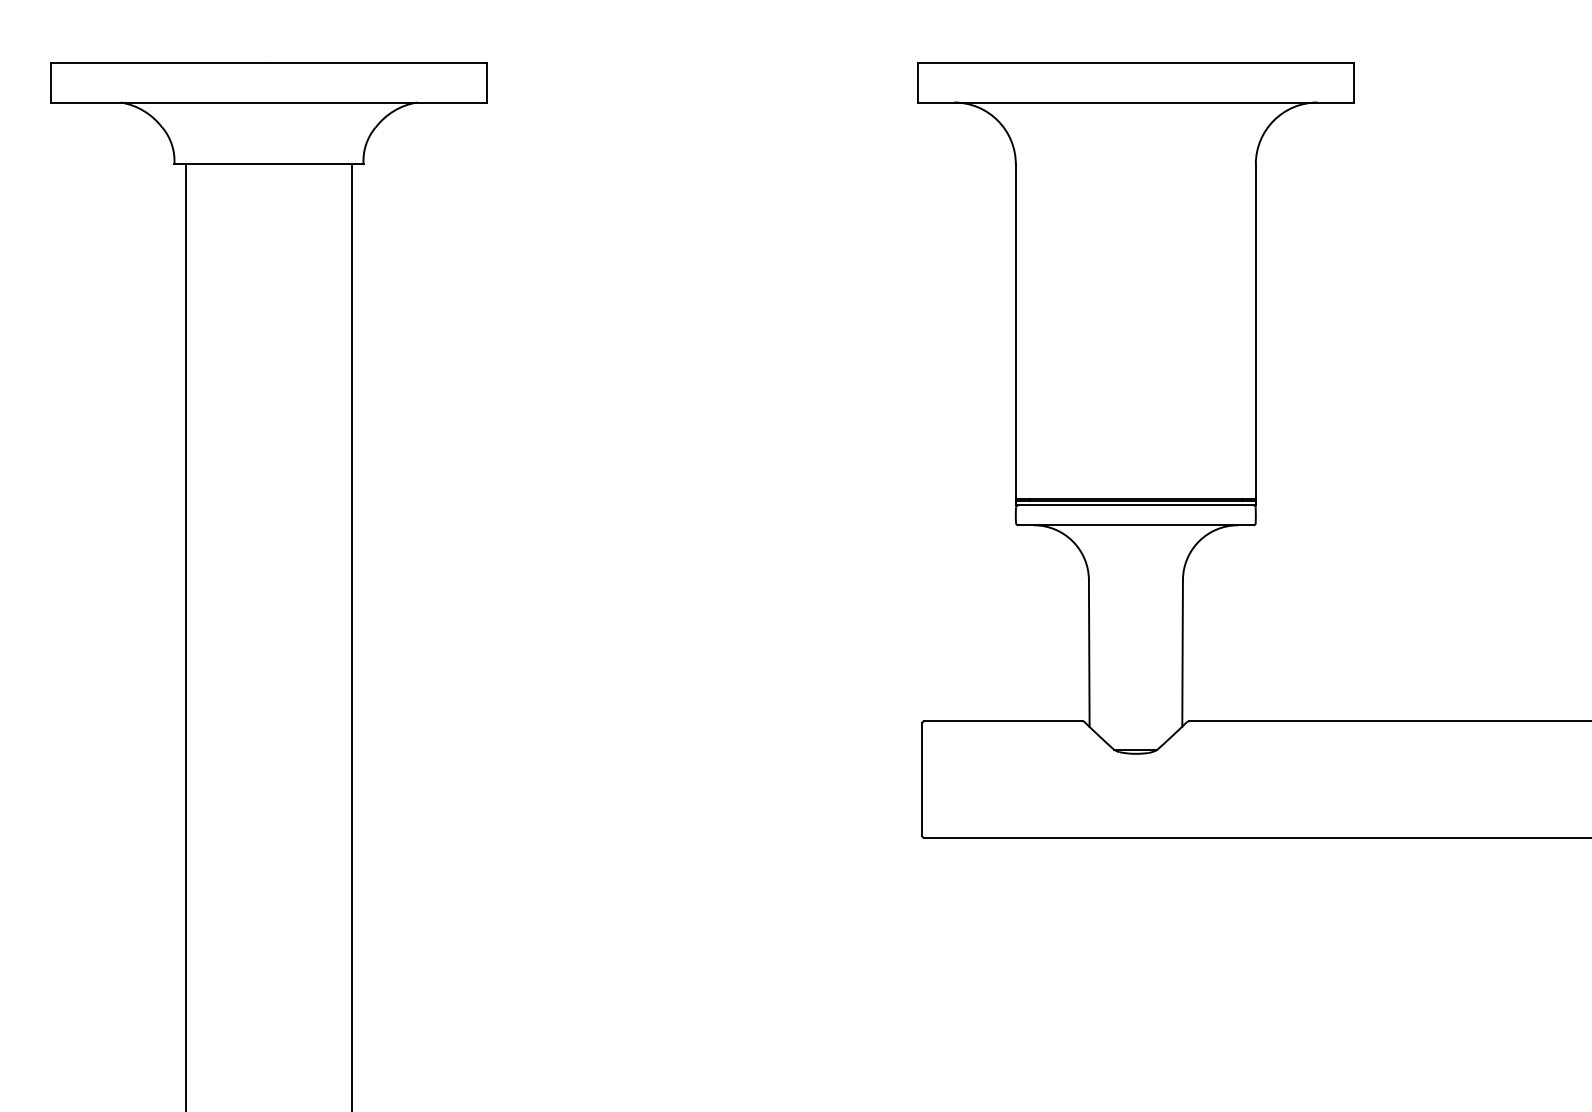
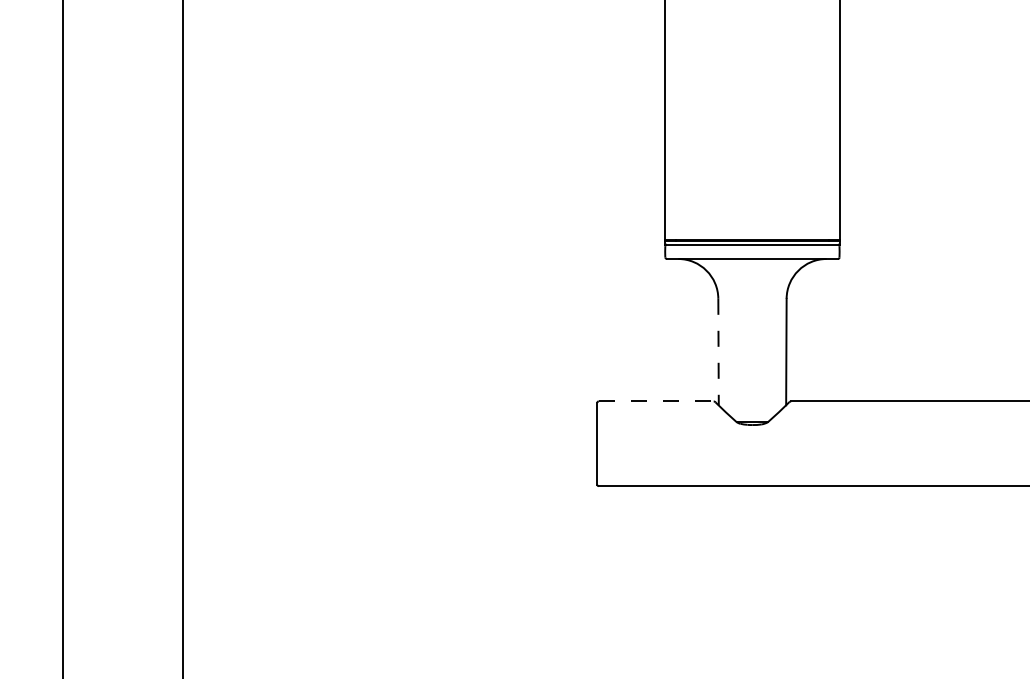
line: (1089, 653) -> (718, 352), solid -> dashed
line: (1004, 721) -> (656, 401), solid -> dashed

